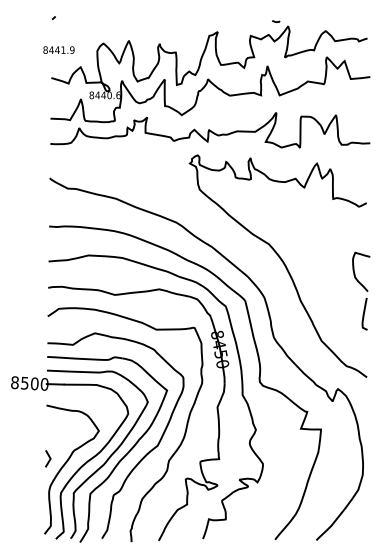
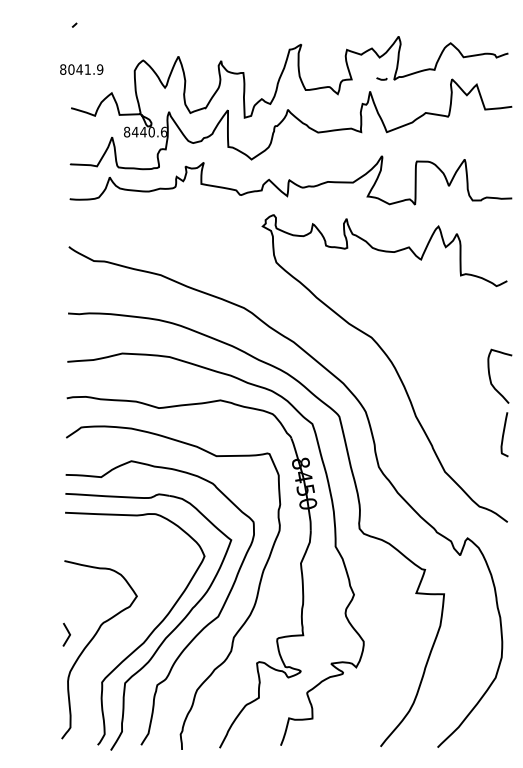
curve: (275, 21) -> (381, 78), moved
text: (51, 50) -> (71, 69), 8441.9 -> 8041.9
part: (79, 467) -> (110, 646), removed

